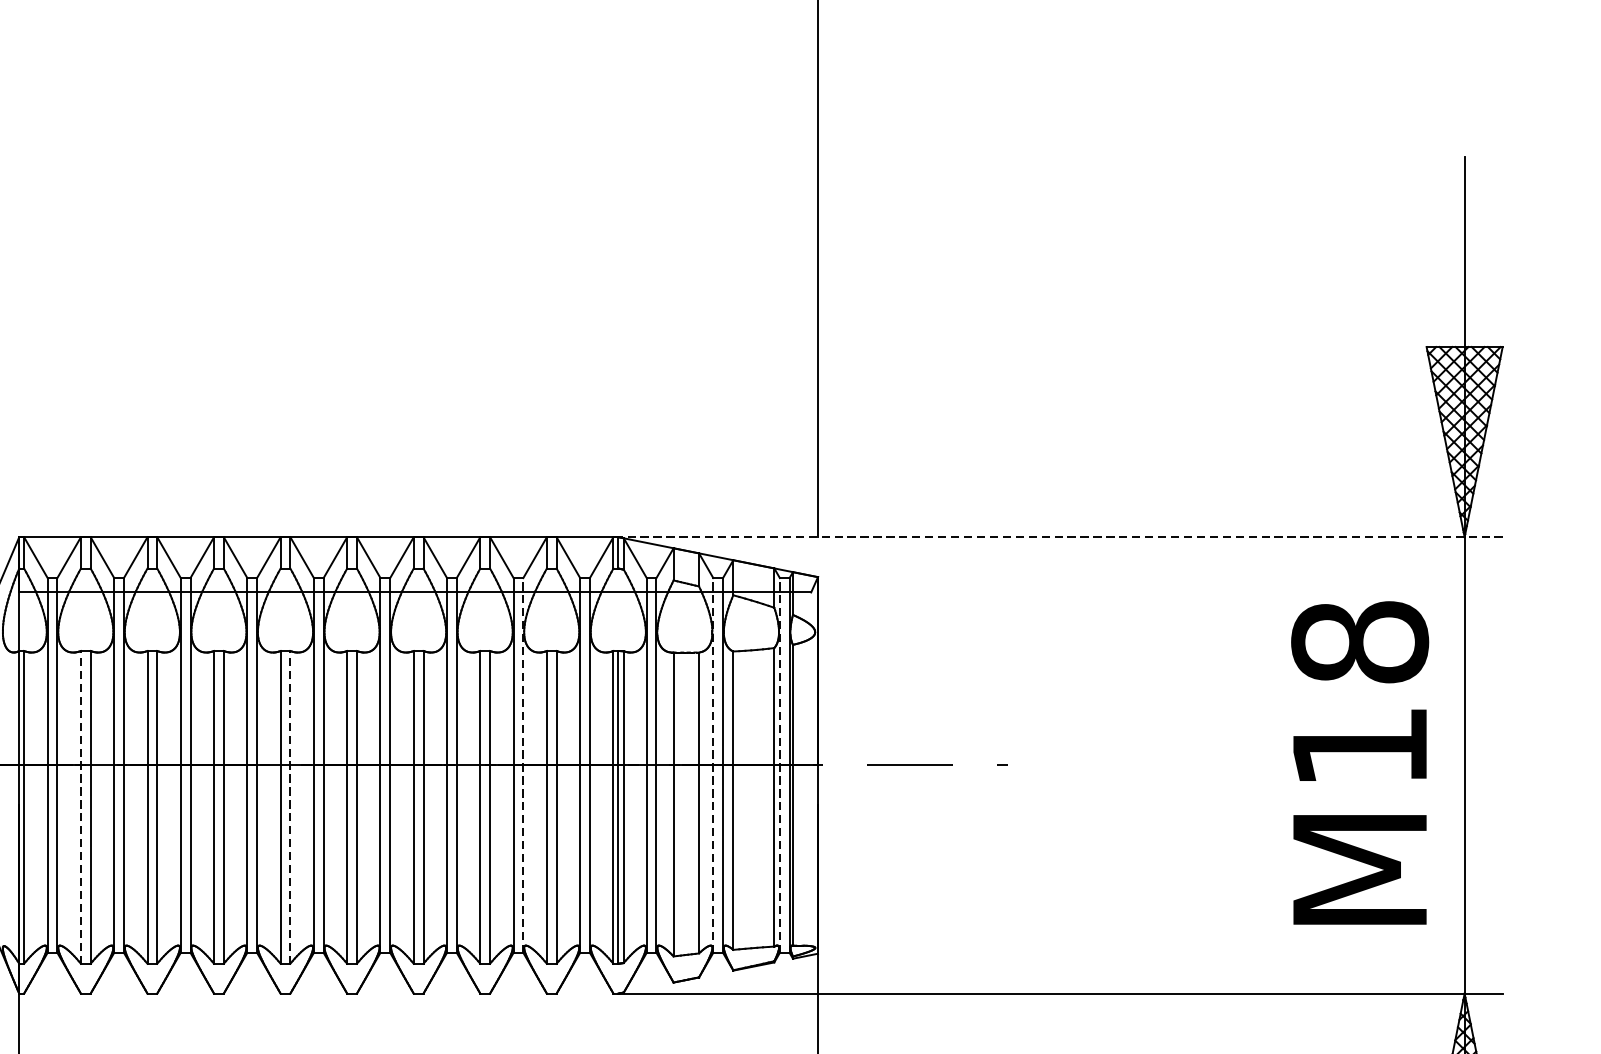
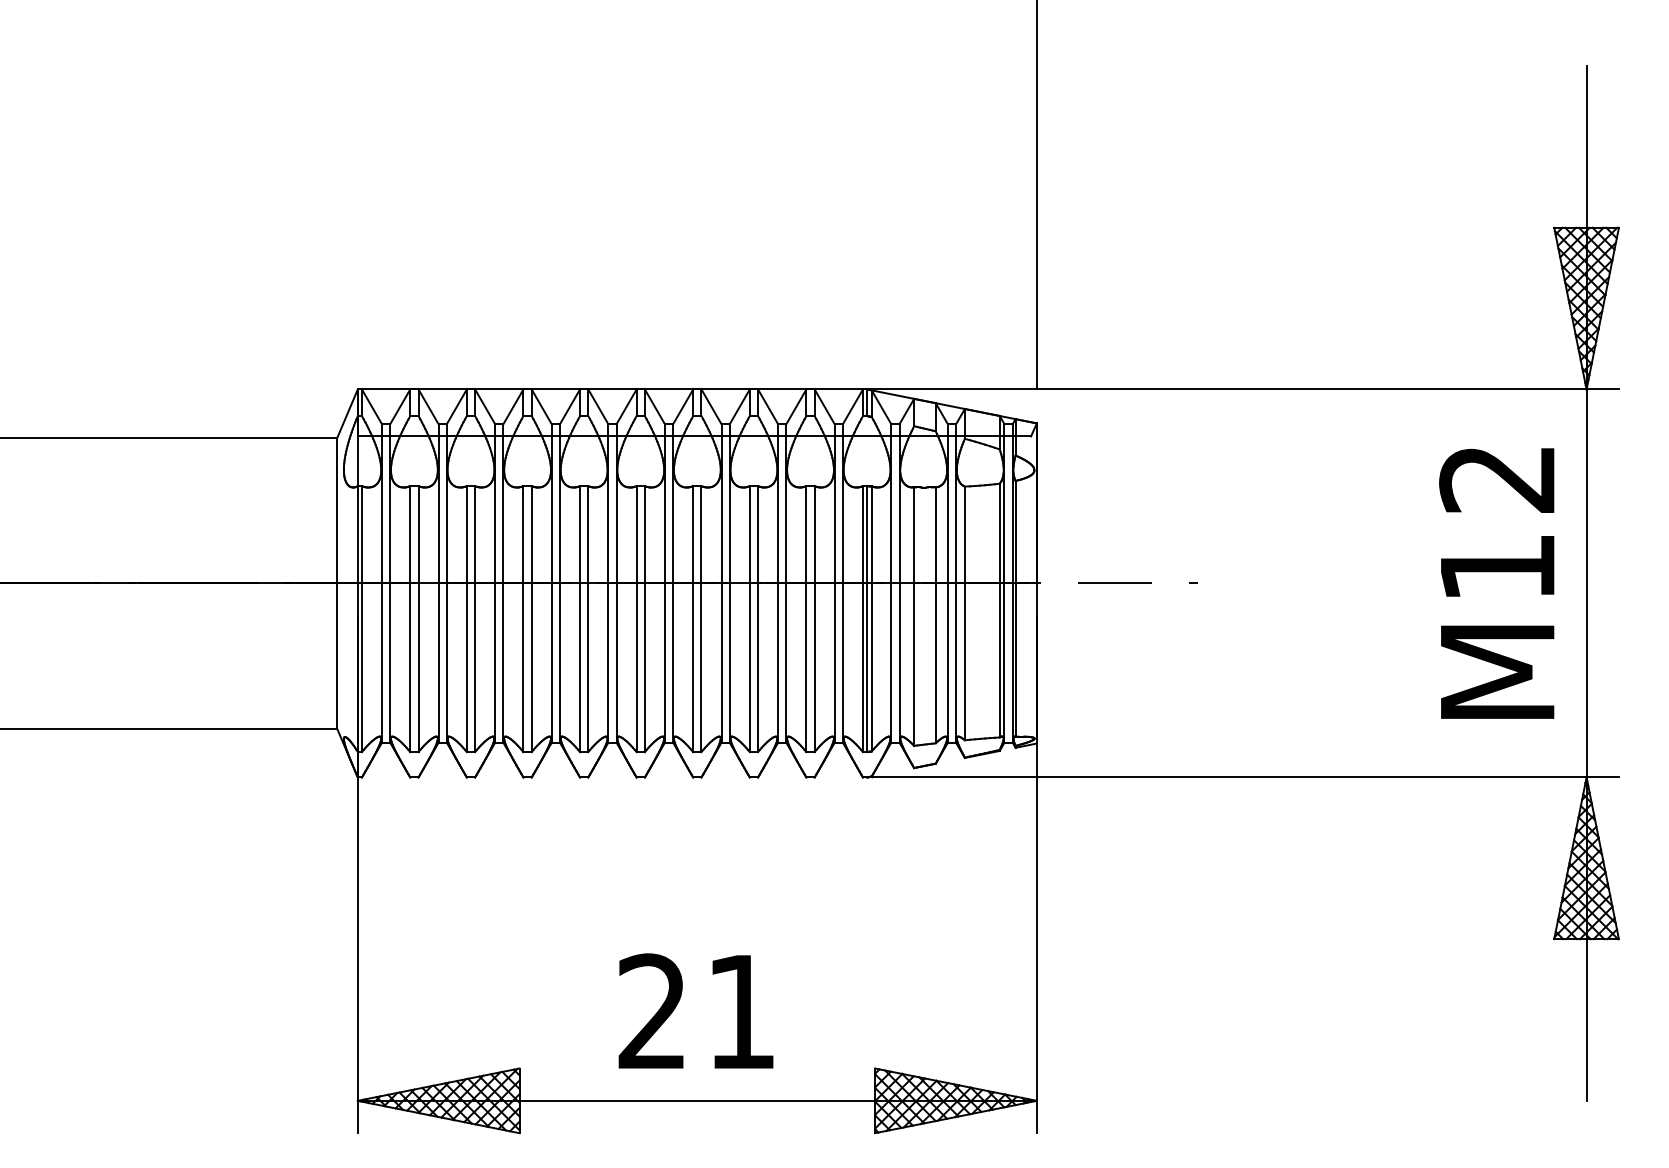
line: (1061, 537) -> (1243, 389), dashed -> solid
text: (1359, 641) -> (1497, 478), M18 -> M12
line: (523, 764) -> (786, 582), dashed -> solid
line: (712, 764) -> (947, 582), dashed -> solid
line: (779, 764) -> (1004, 582), dashed -> solid
line: (81, 807) -> (410, 619), dashed -> solid
line: (290, 807) -> (588, 619), dashed -> solid

